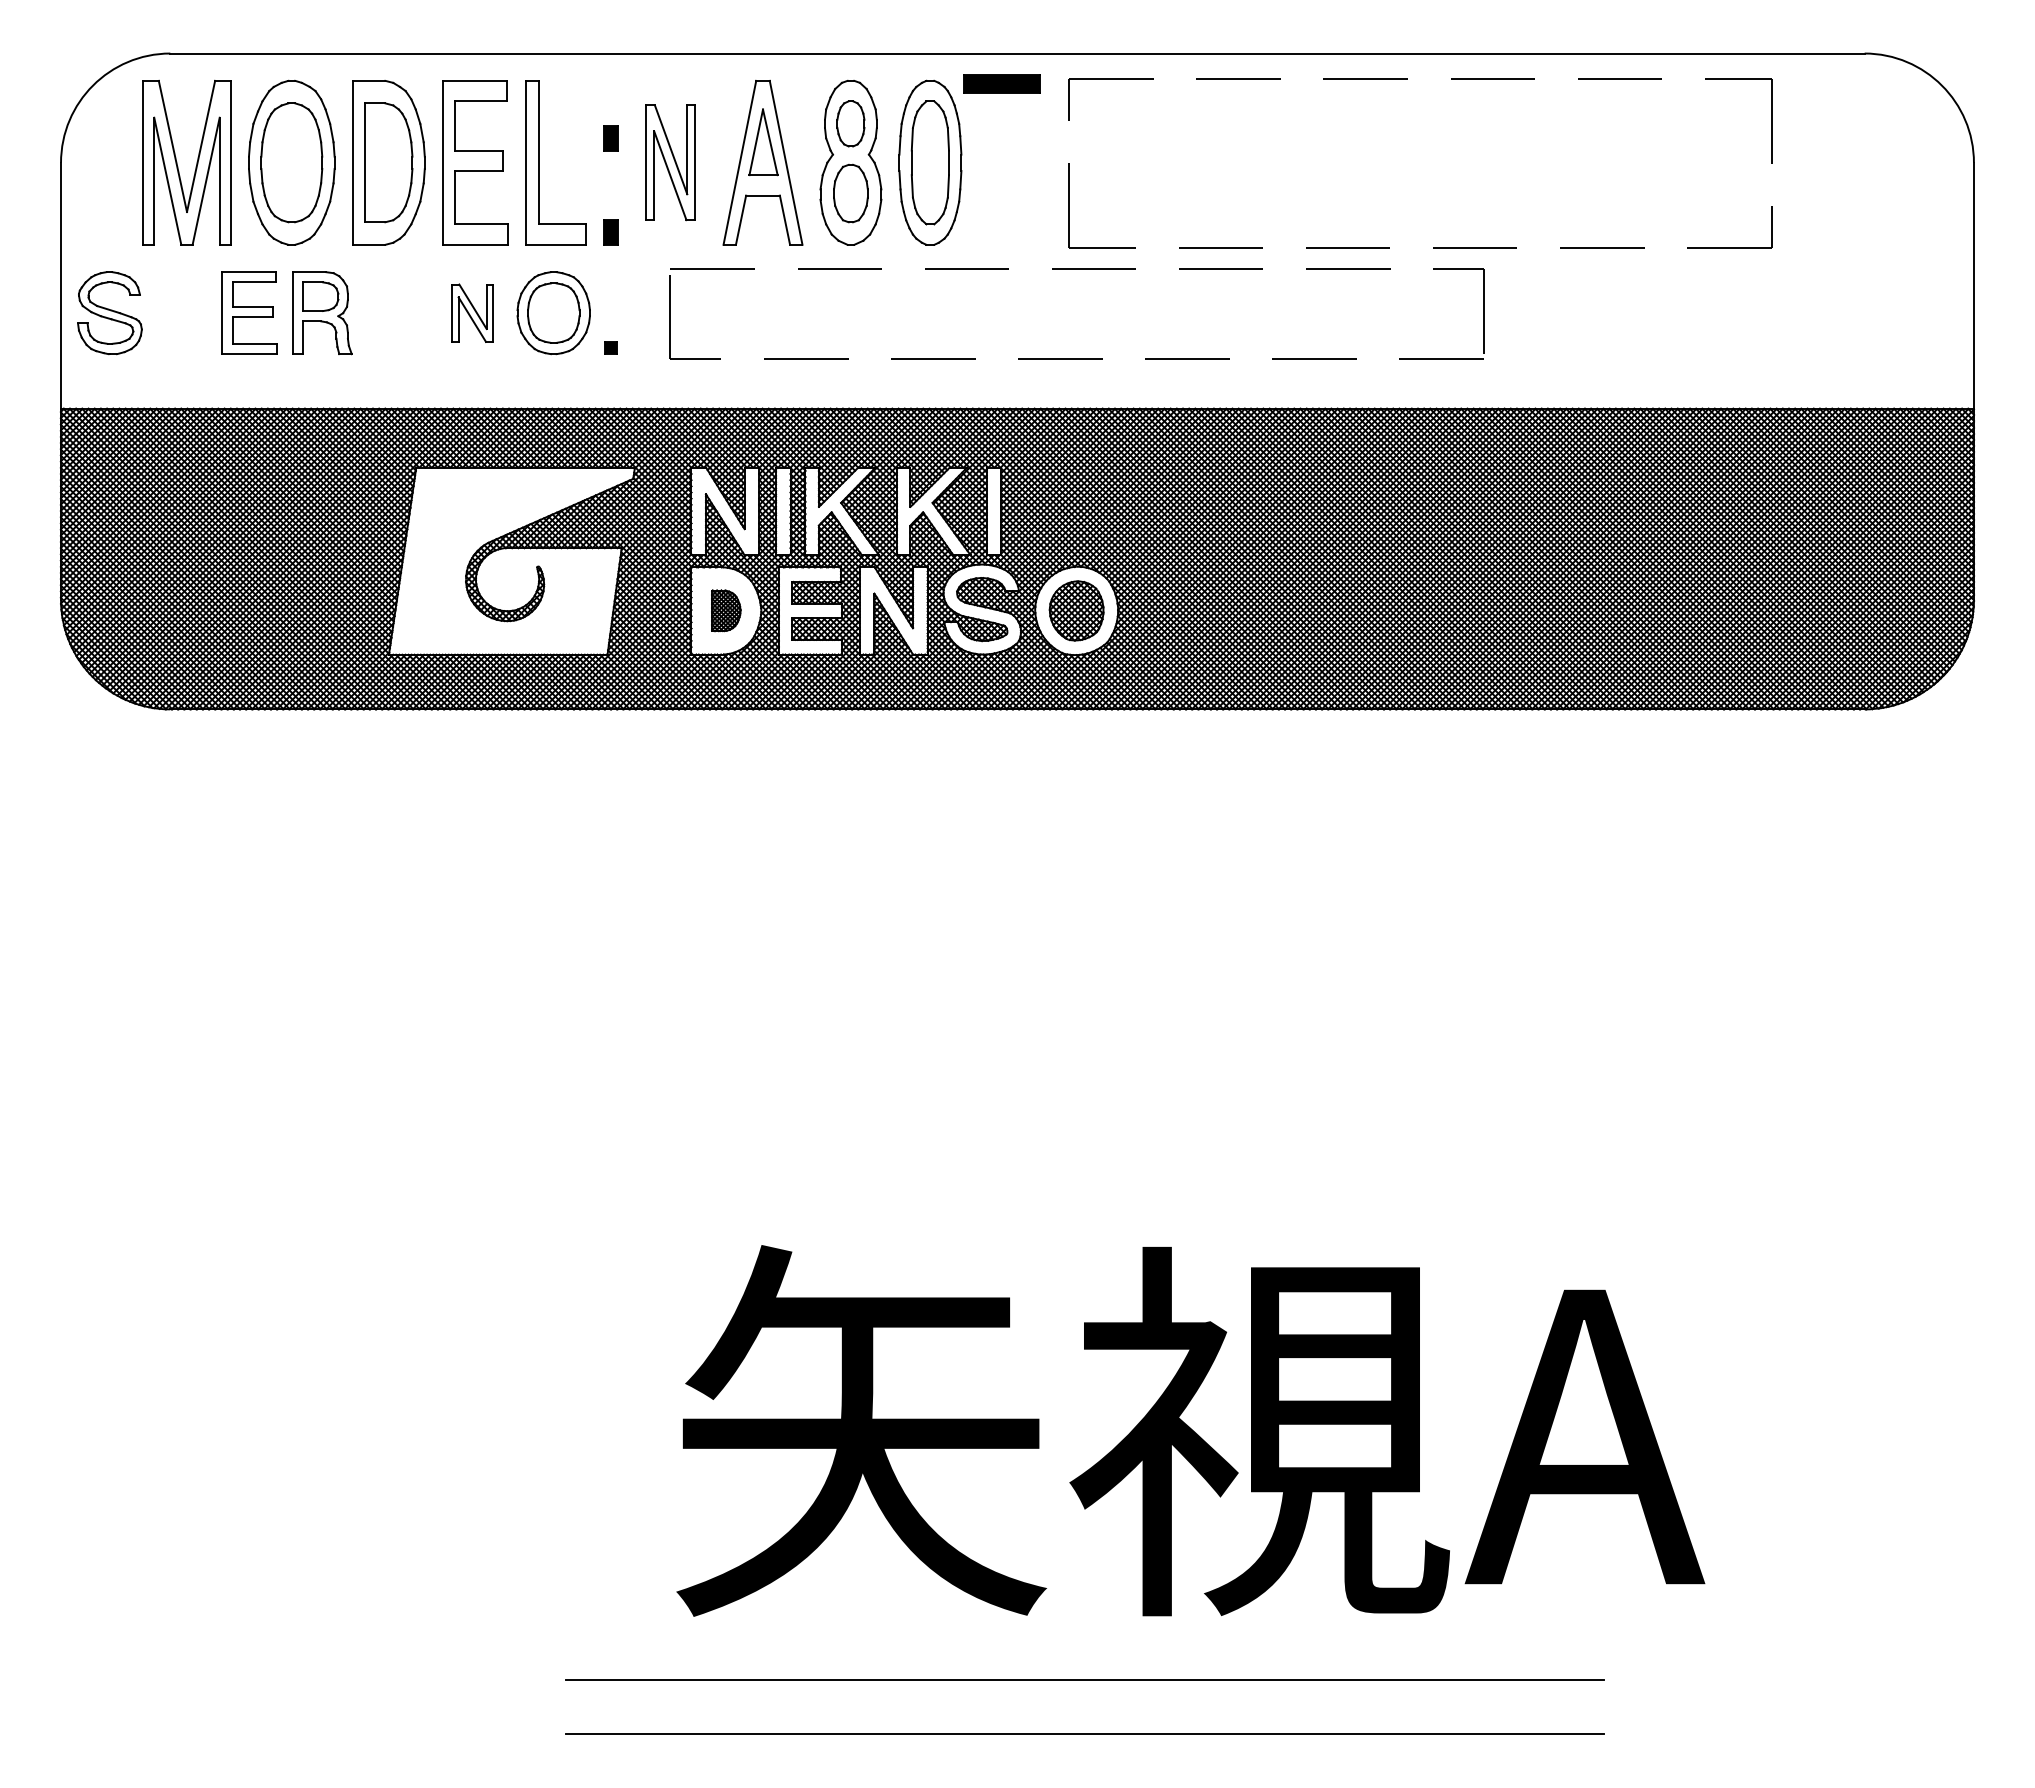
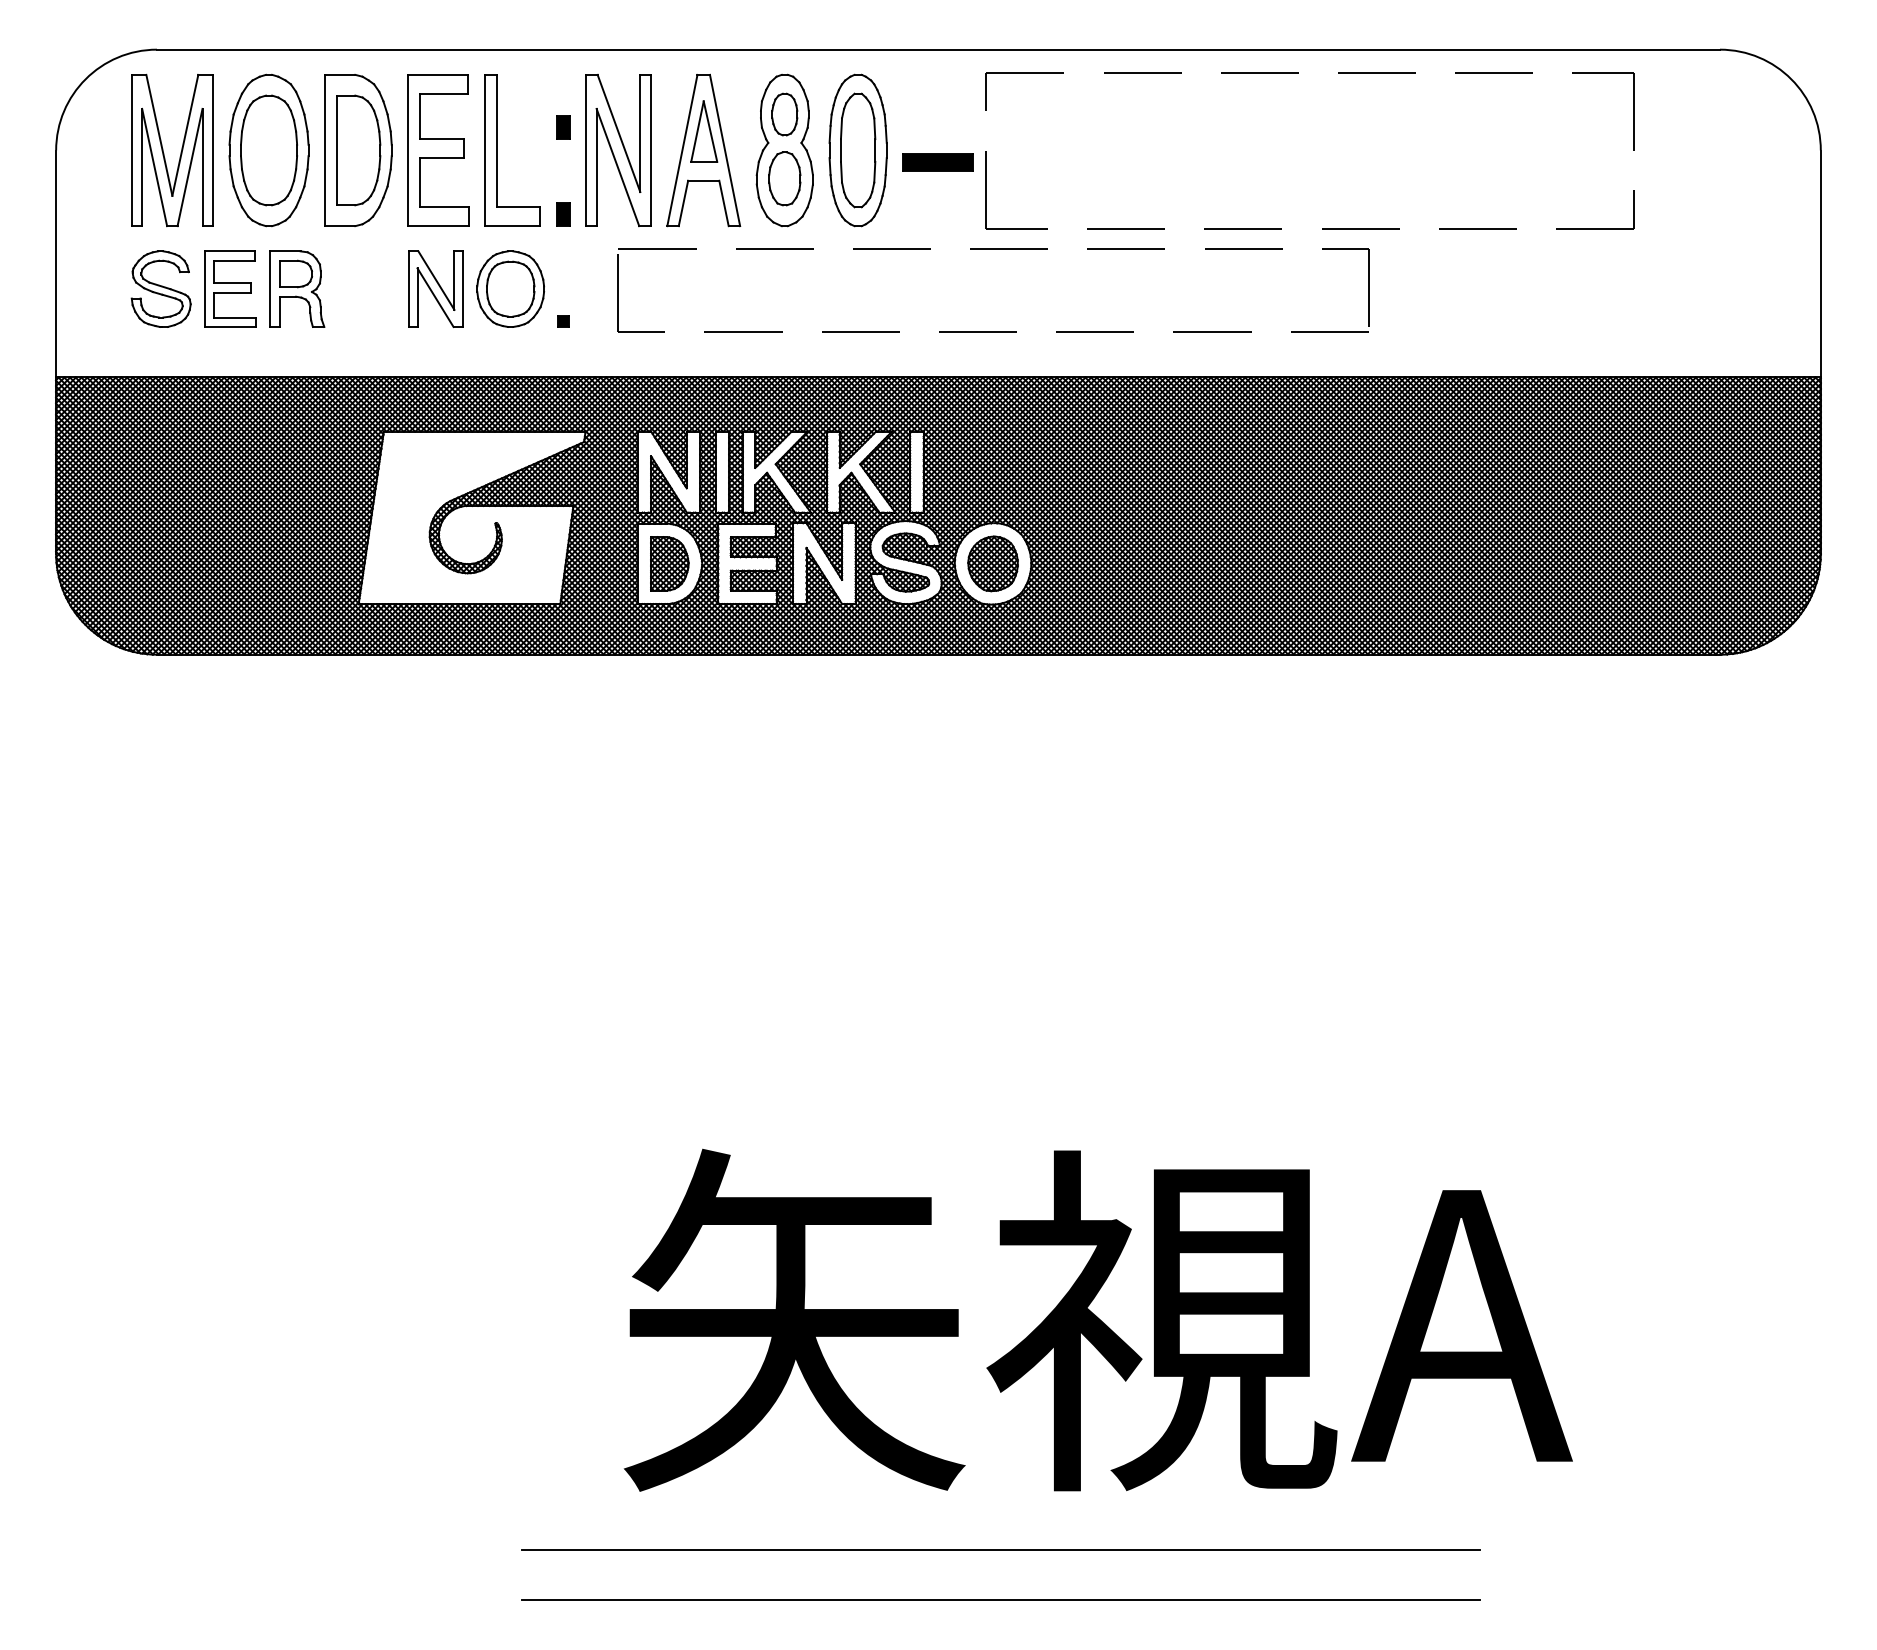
part: (1001, 83) -> (937, 162), moved
part: (670, 162) -> (618, 150), size x1.43
part: (109, 313) -> (160, 289), moved
part: (472, 313) -> (435, 289), size x1.43
part: (726, 610) -> (670, 563), size x1.43

